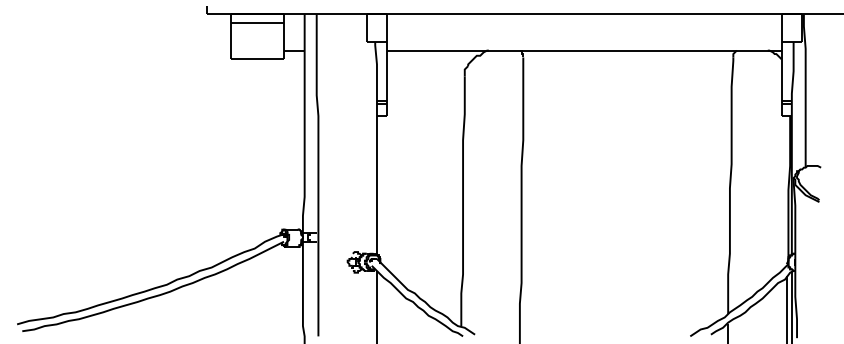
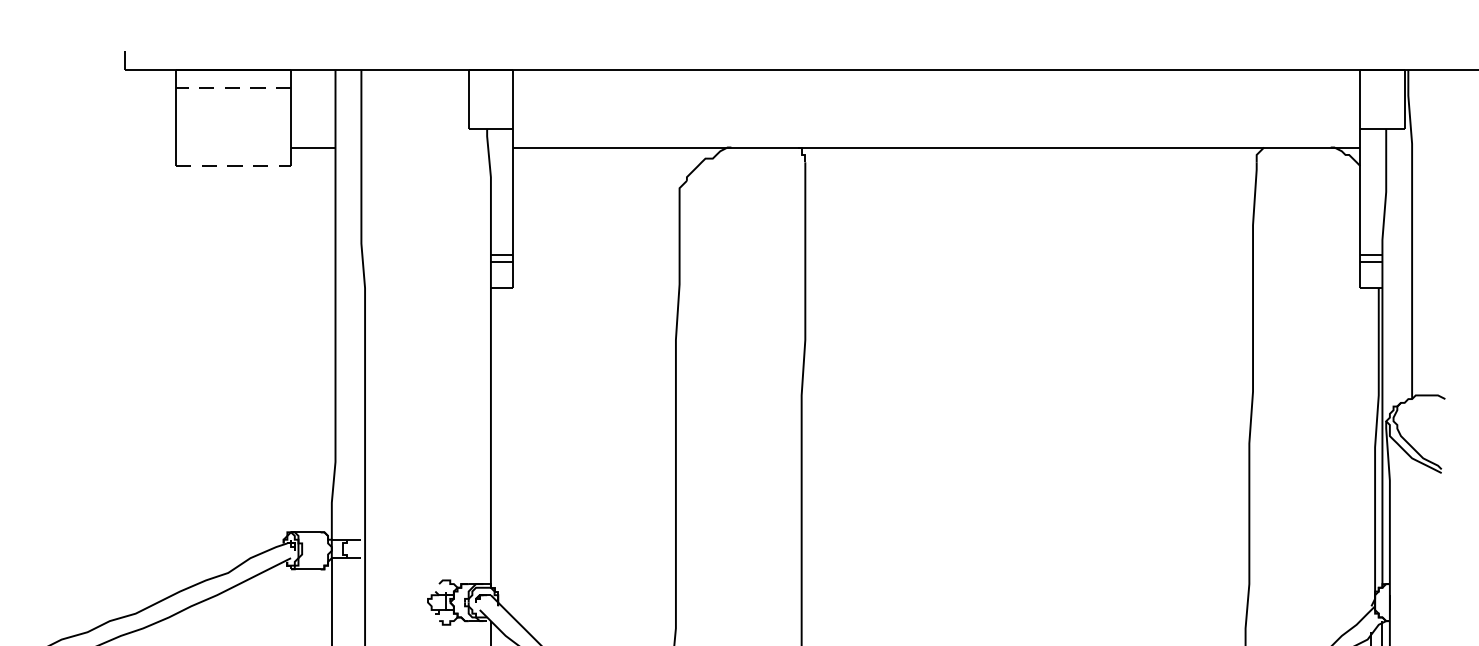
line: (257, 23) -> (234, 89), solid -> dashed
line: (257, 59) -> (234, 166), solid -> dashed

